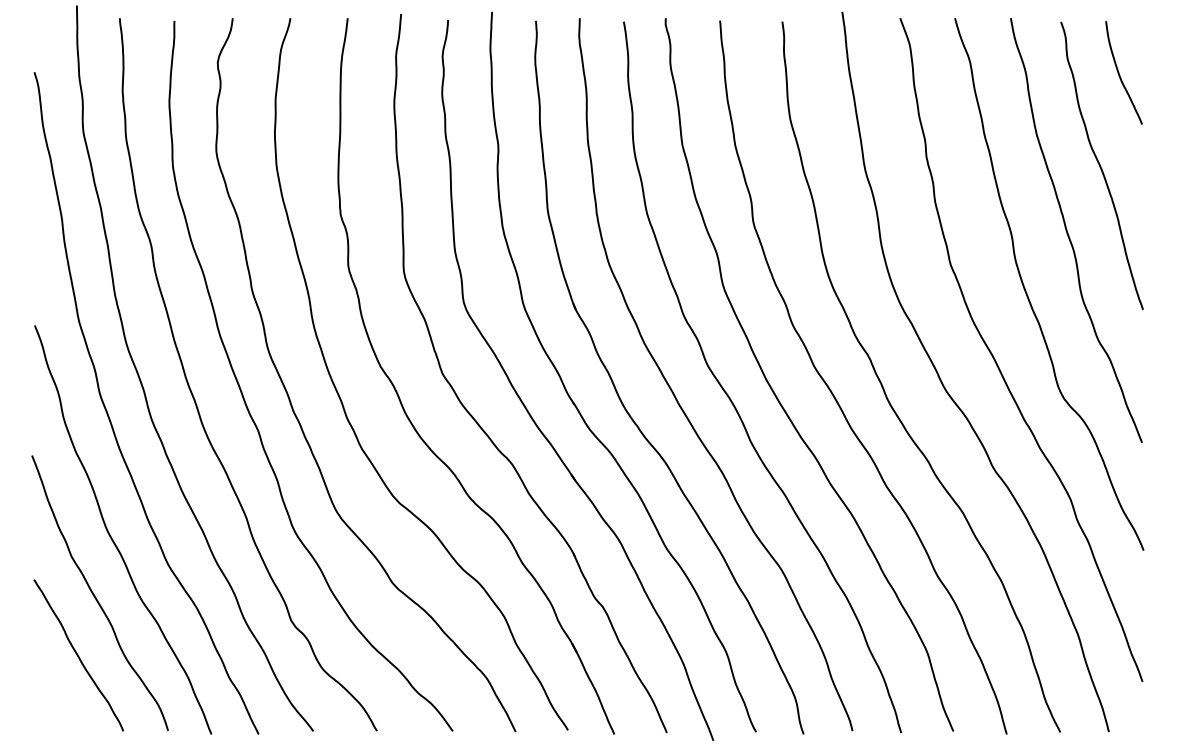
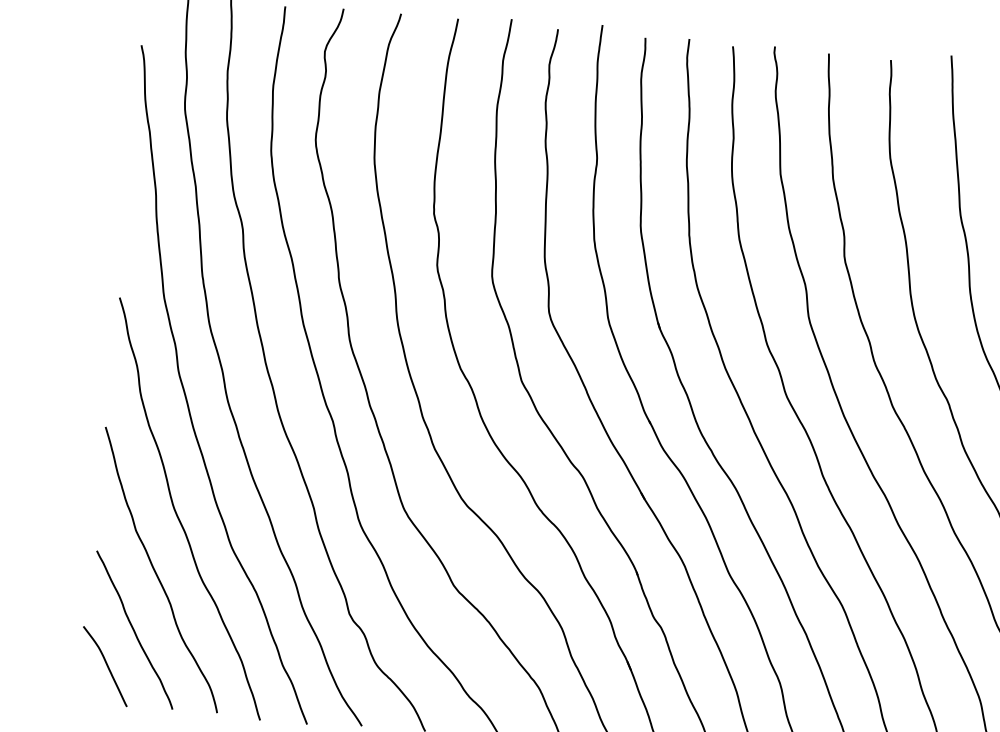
curve: (53, 693) -> (106, 665), added

